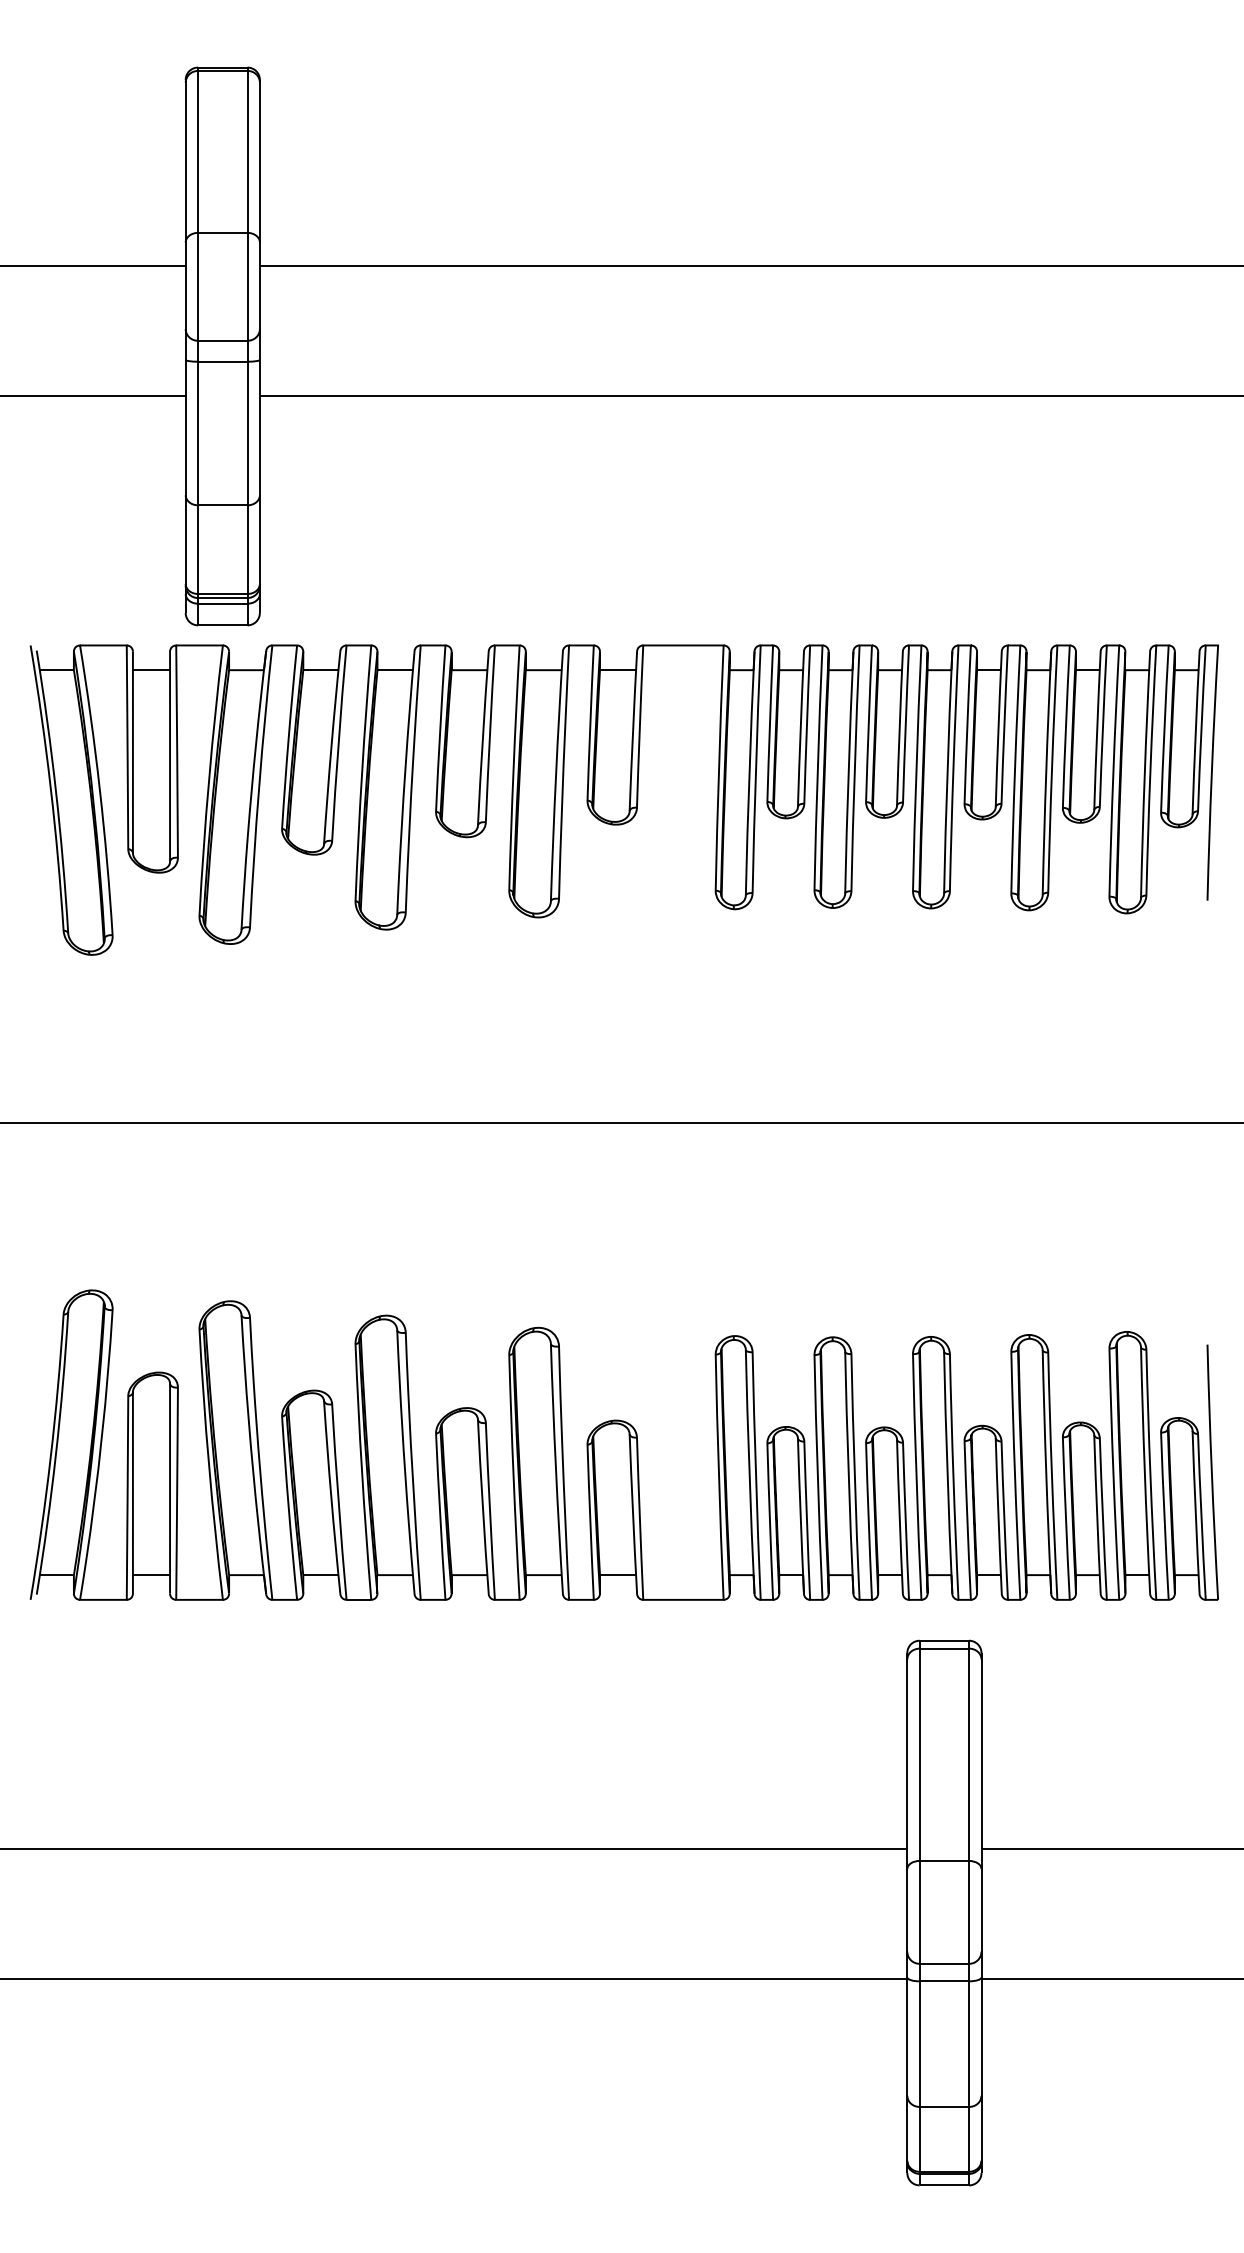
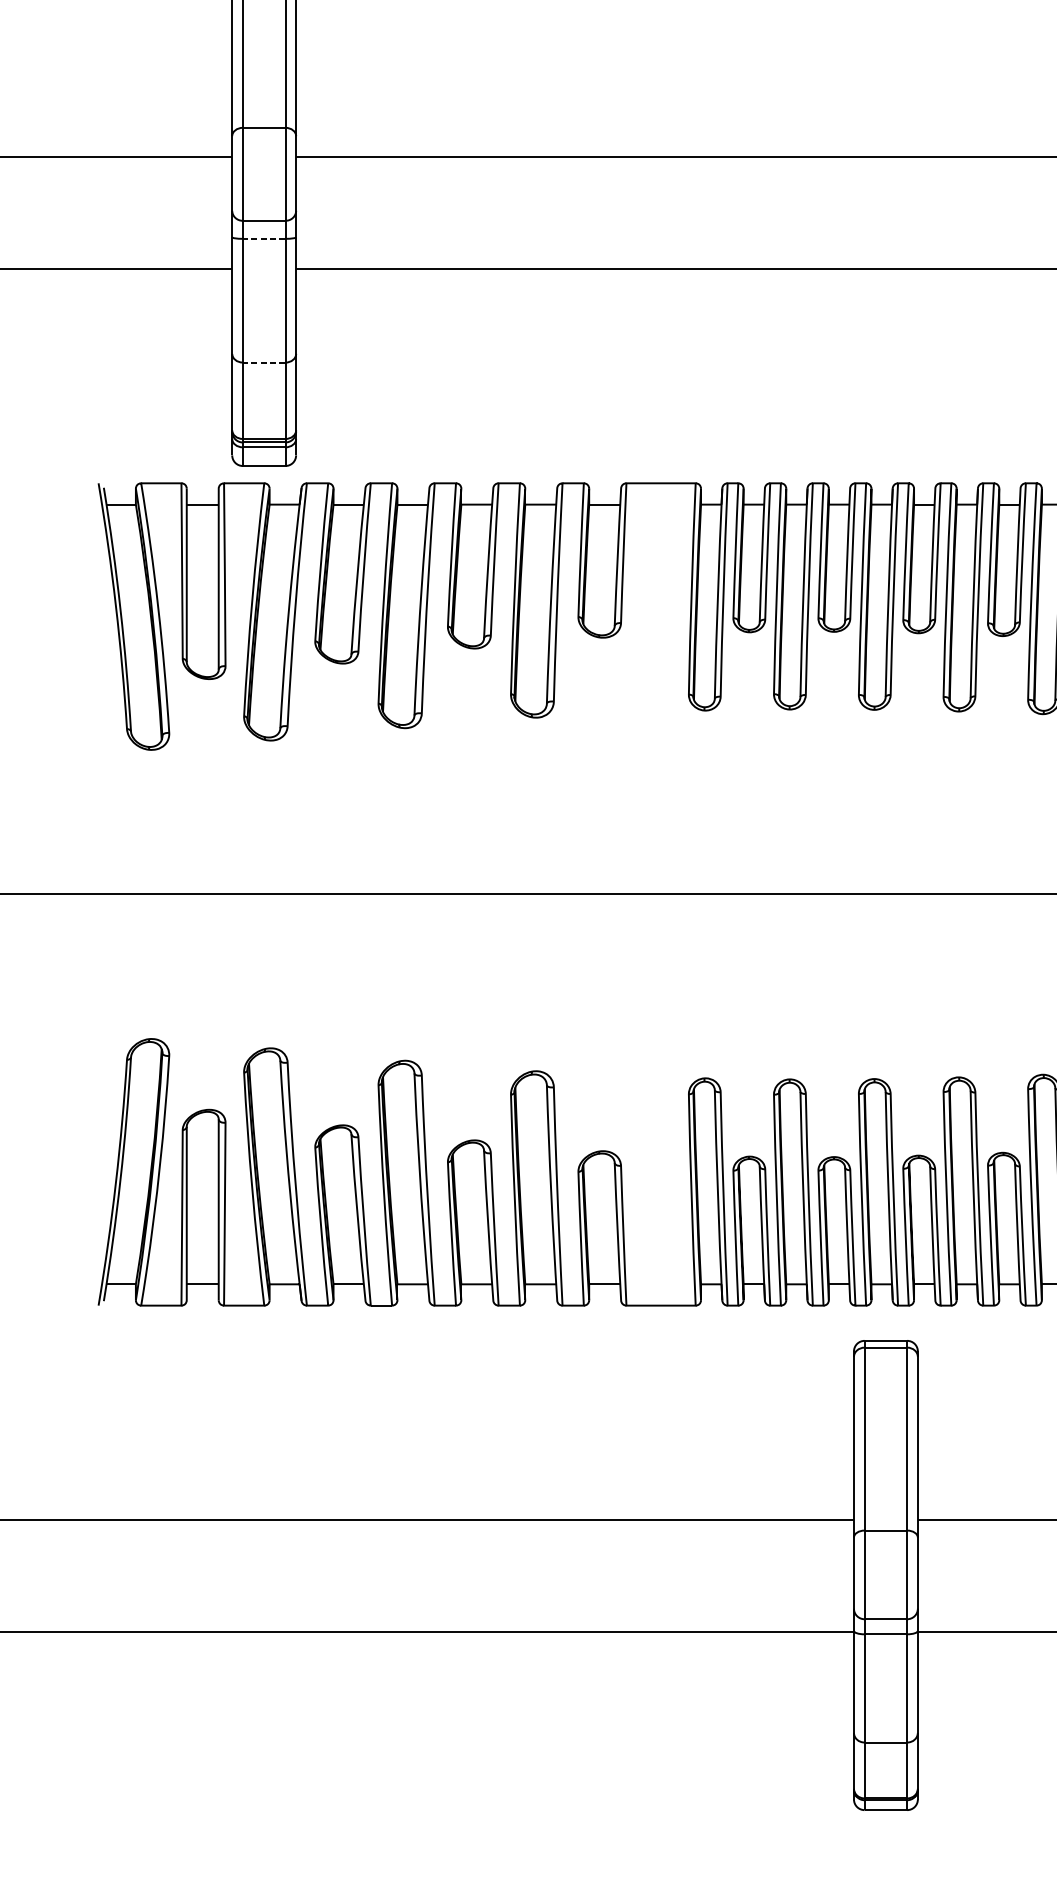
line: (222, 361) -> (263, 238), solid -> dashed
line: (222, 505) -> (263, 362), solid -> dashed

